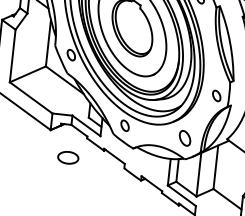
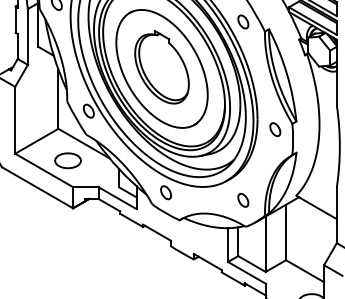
part: (216, 95) -> (275, 129), moved
part: (185, 138) -> (243, 200), size x0.71
part: (67, 157) -> (67, 160), moved

